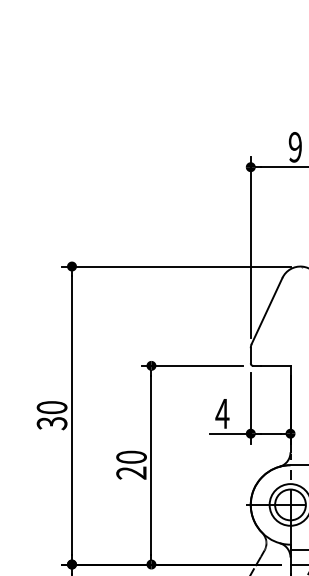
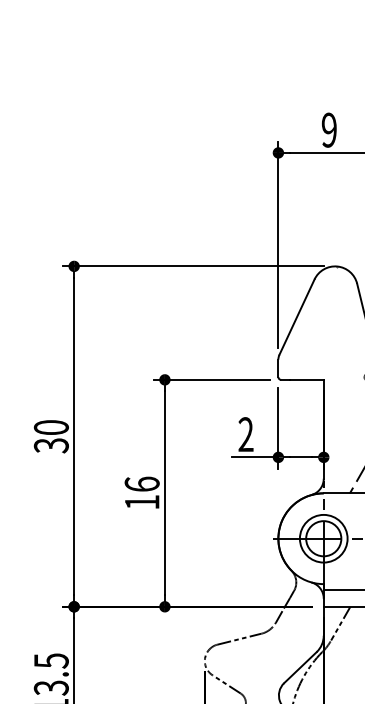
text: (221, 413) -> (245, 434), 4 -> 2
text: (130, 464) -> (141, 492), 20 -> 16

